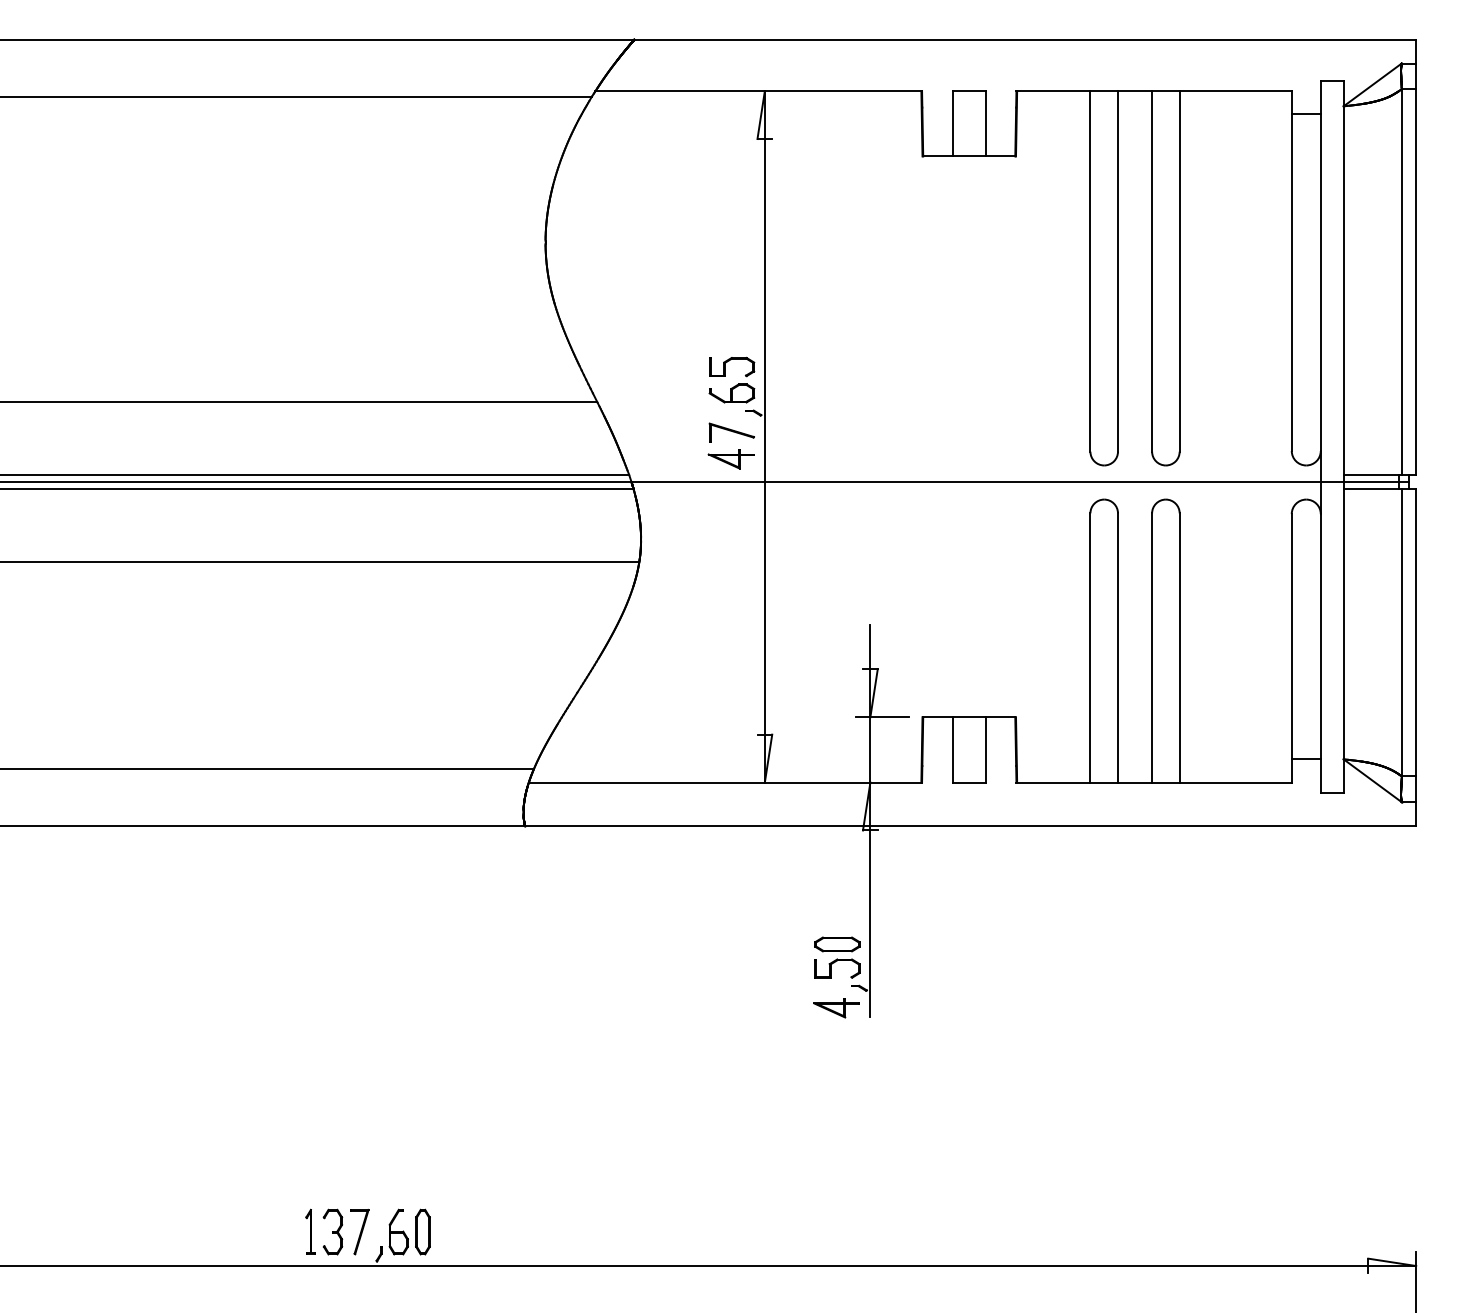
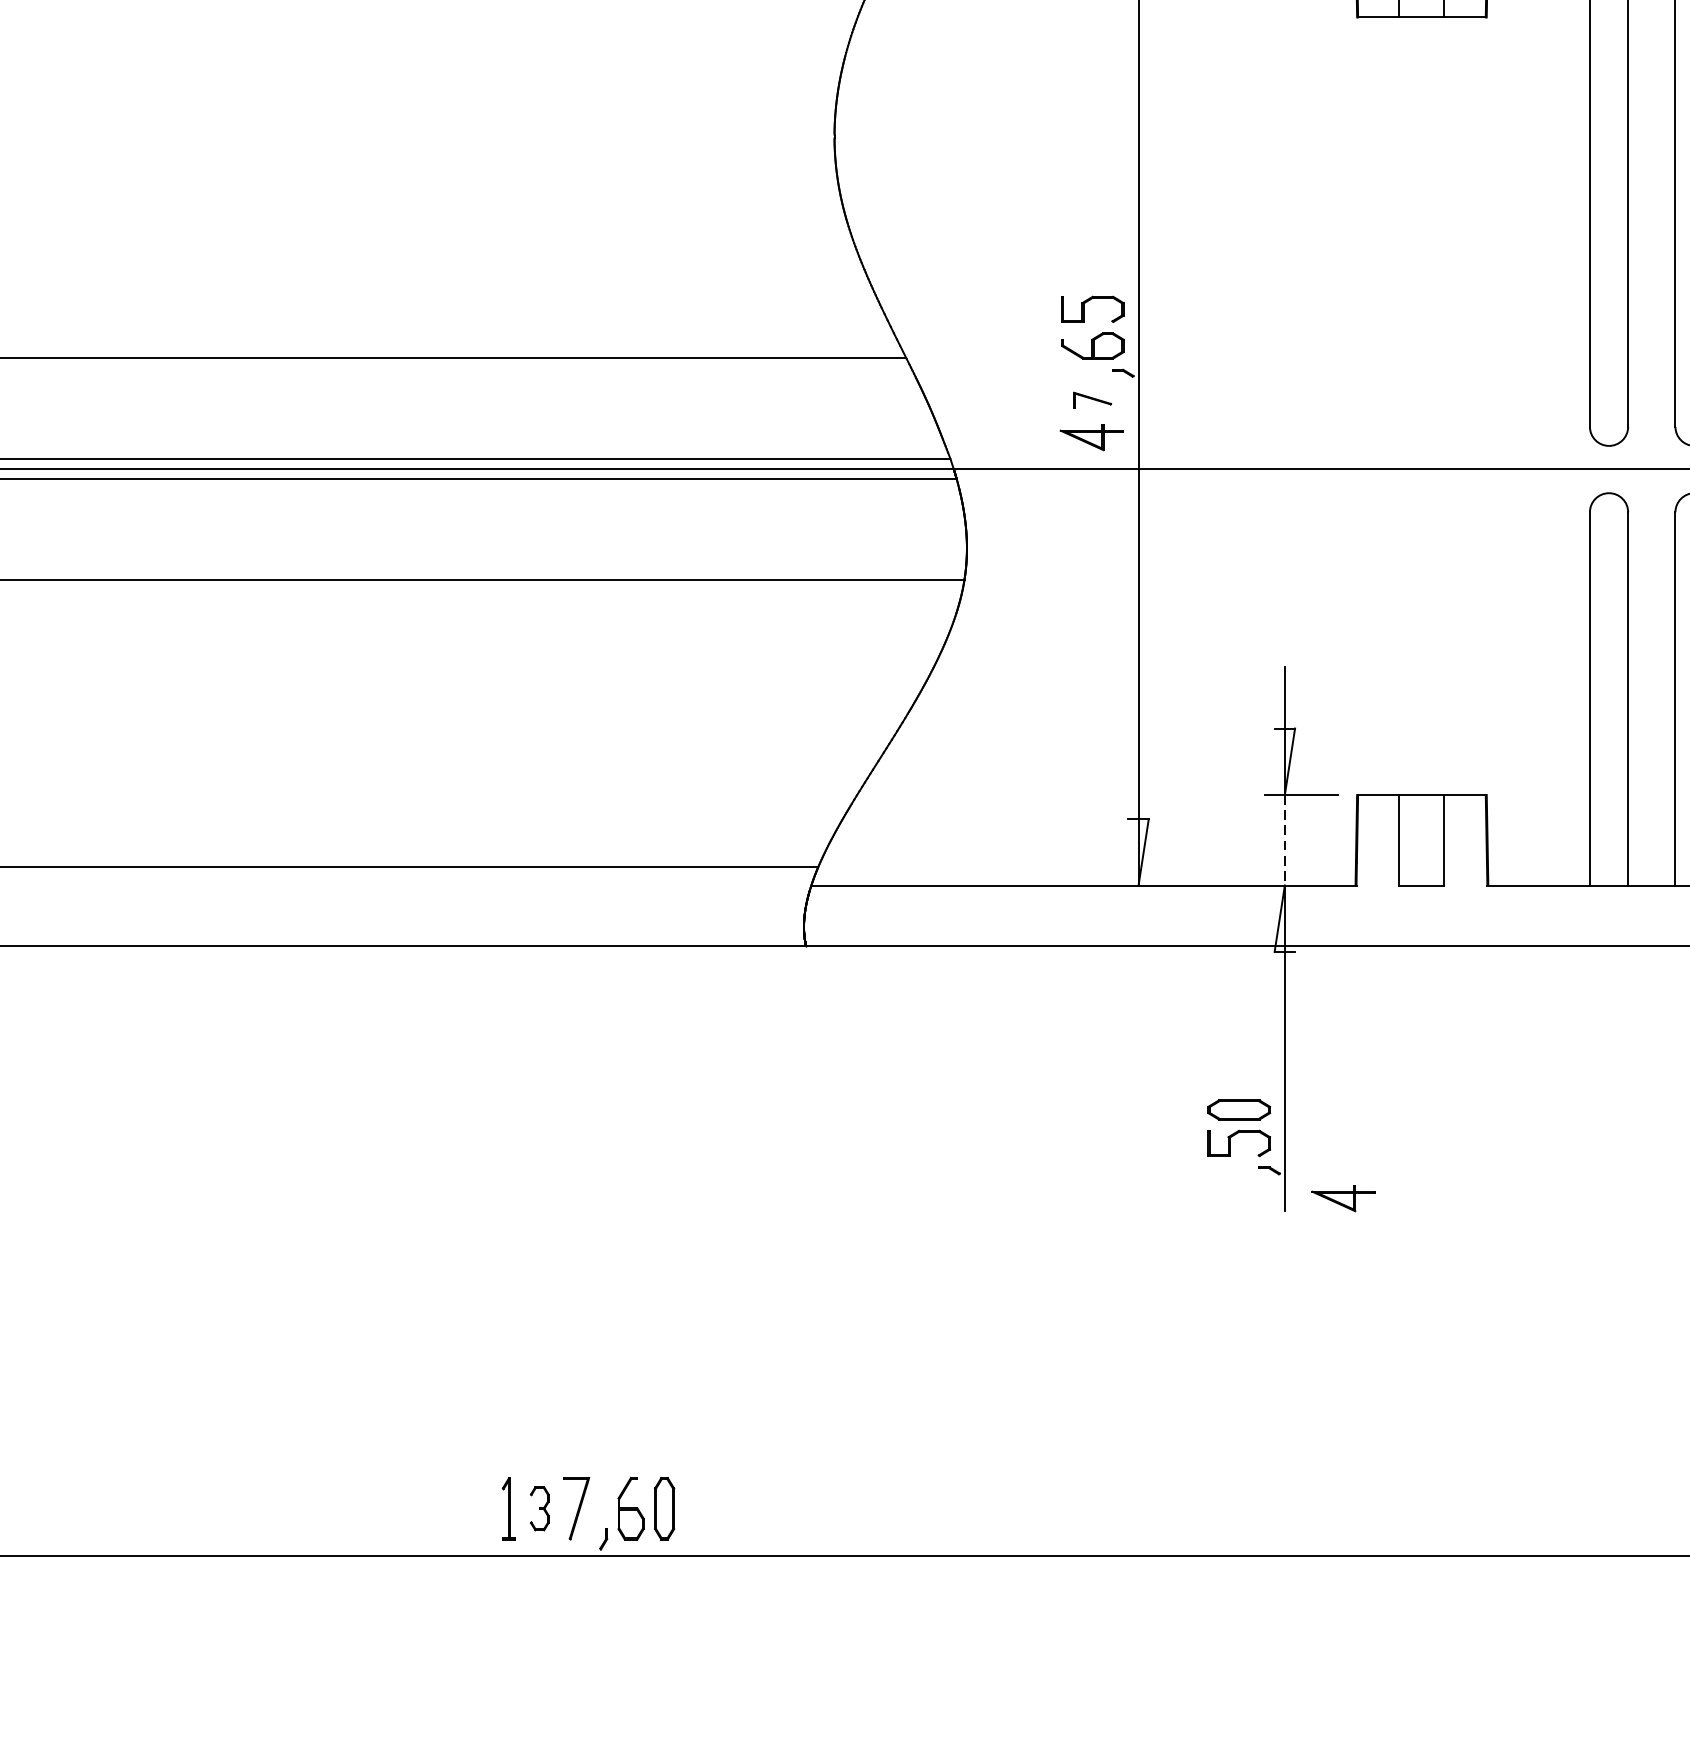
part: (731, 432) -> (1092, 400), size x0.6
line: (870, 749) -> (1285, 839), solid -> dashed
part: (836, 1008) -> (1343, 1198), moved
part: (332, 1231) -> (539, 1507), size x0.7

